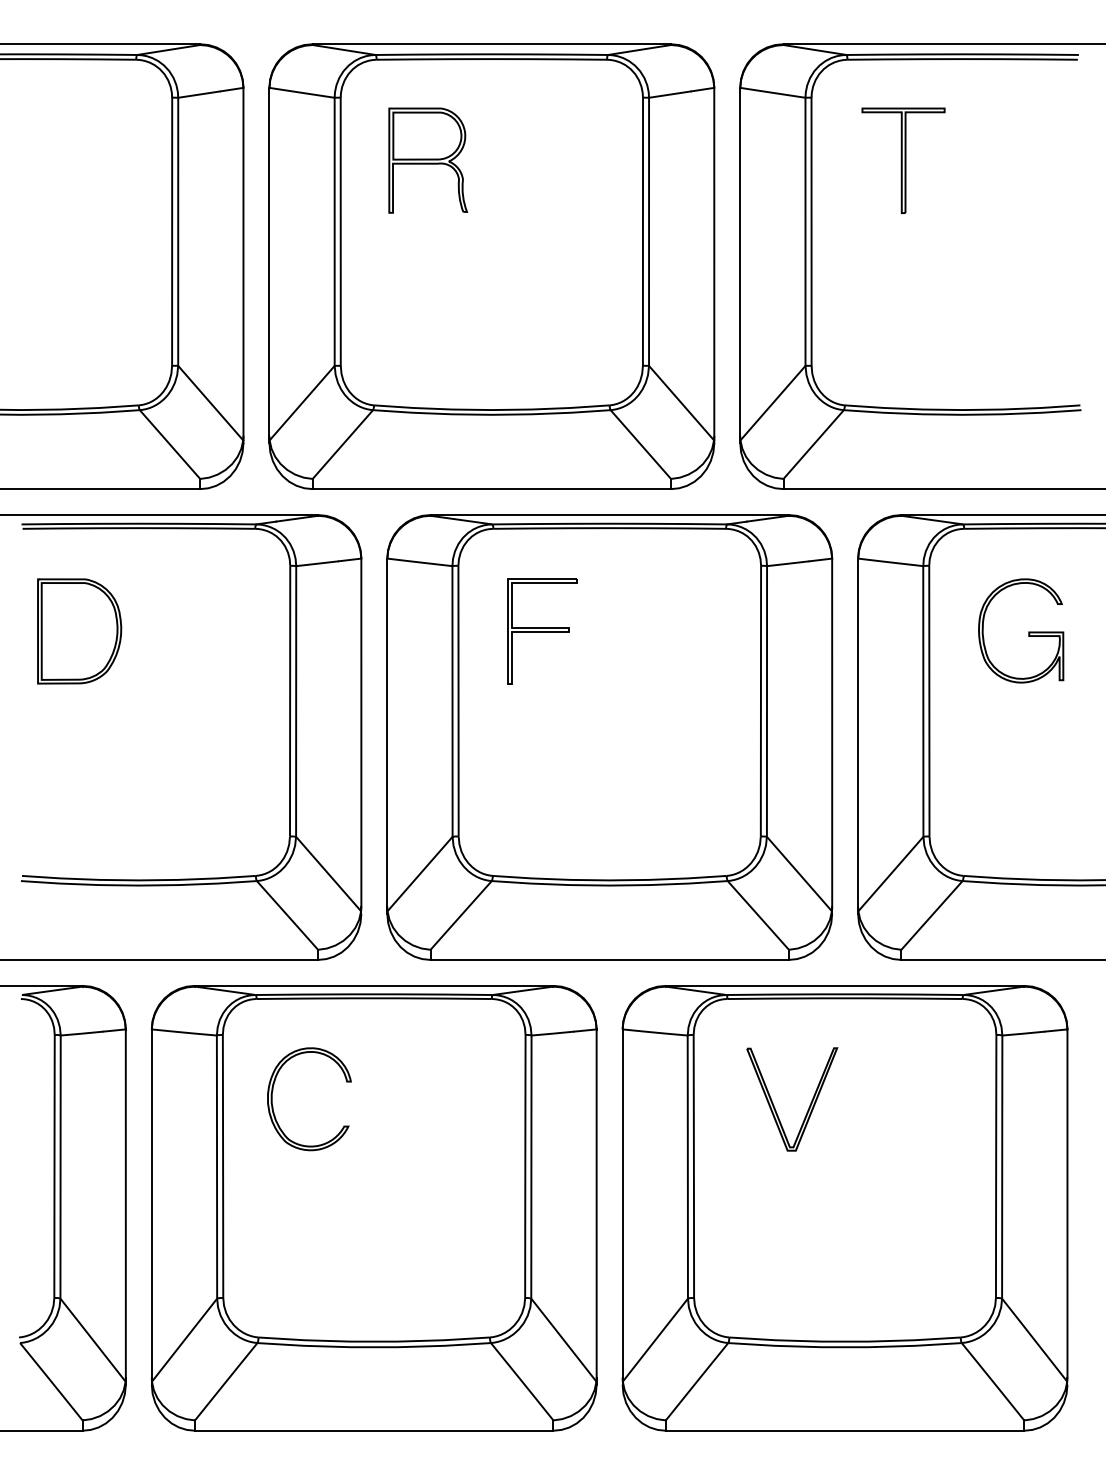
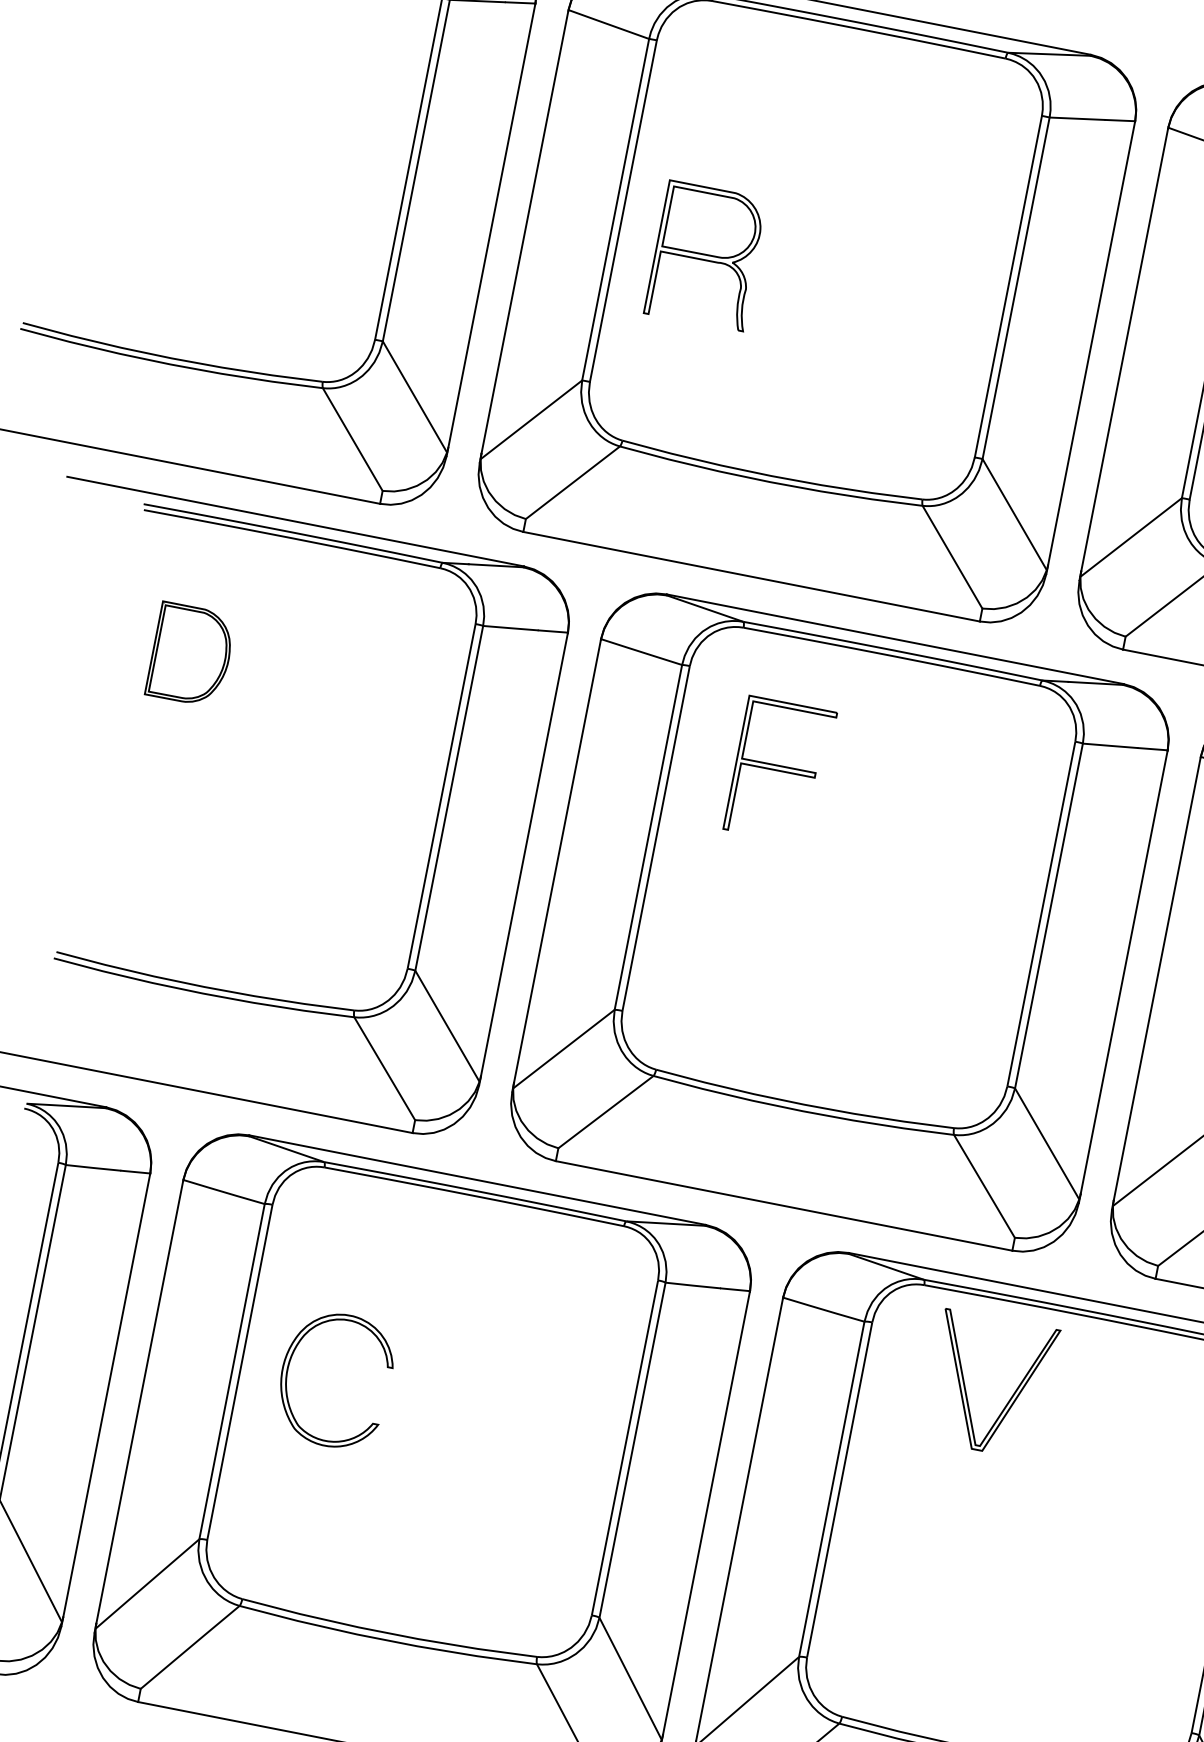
part: (428, 160) -> (706, 256), moved
part: (79, 631) -> (190, 655), size x0.7
part: (273, 1106) -> (287, 1380), moved
part: (808, 1107) -> (1009, 1398), moved

